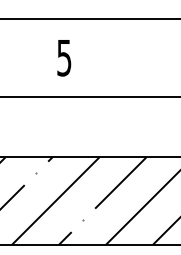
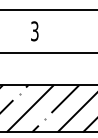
text: (63, 56) -> (34, 30), 5 -> 3

